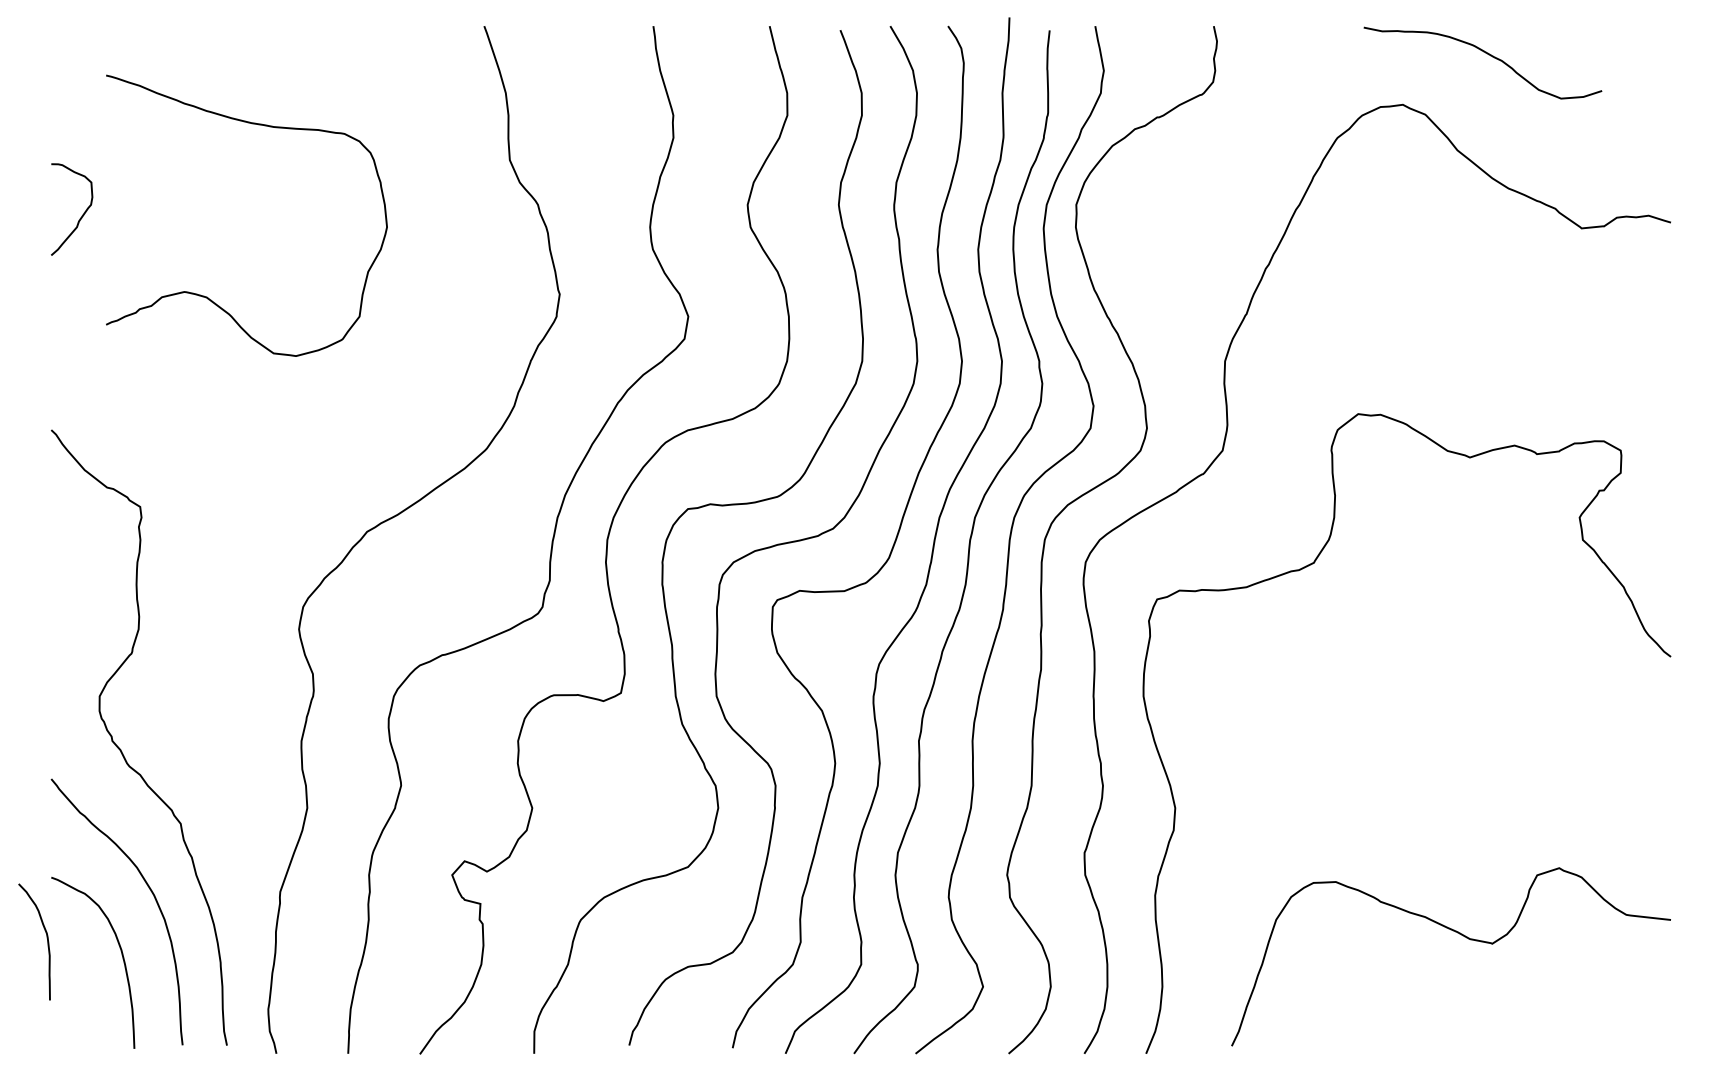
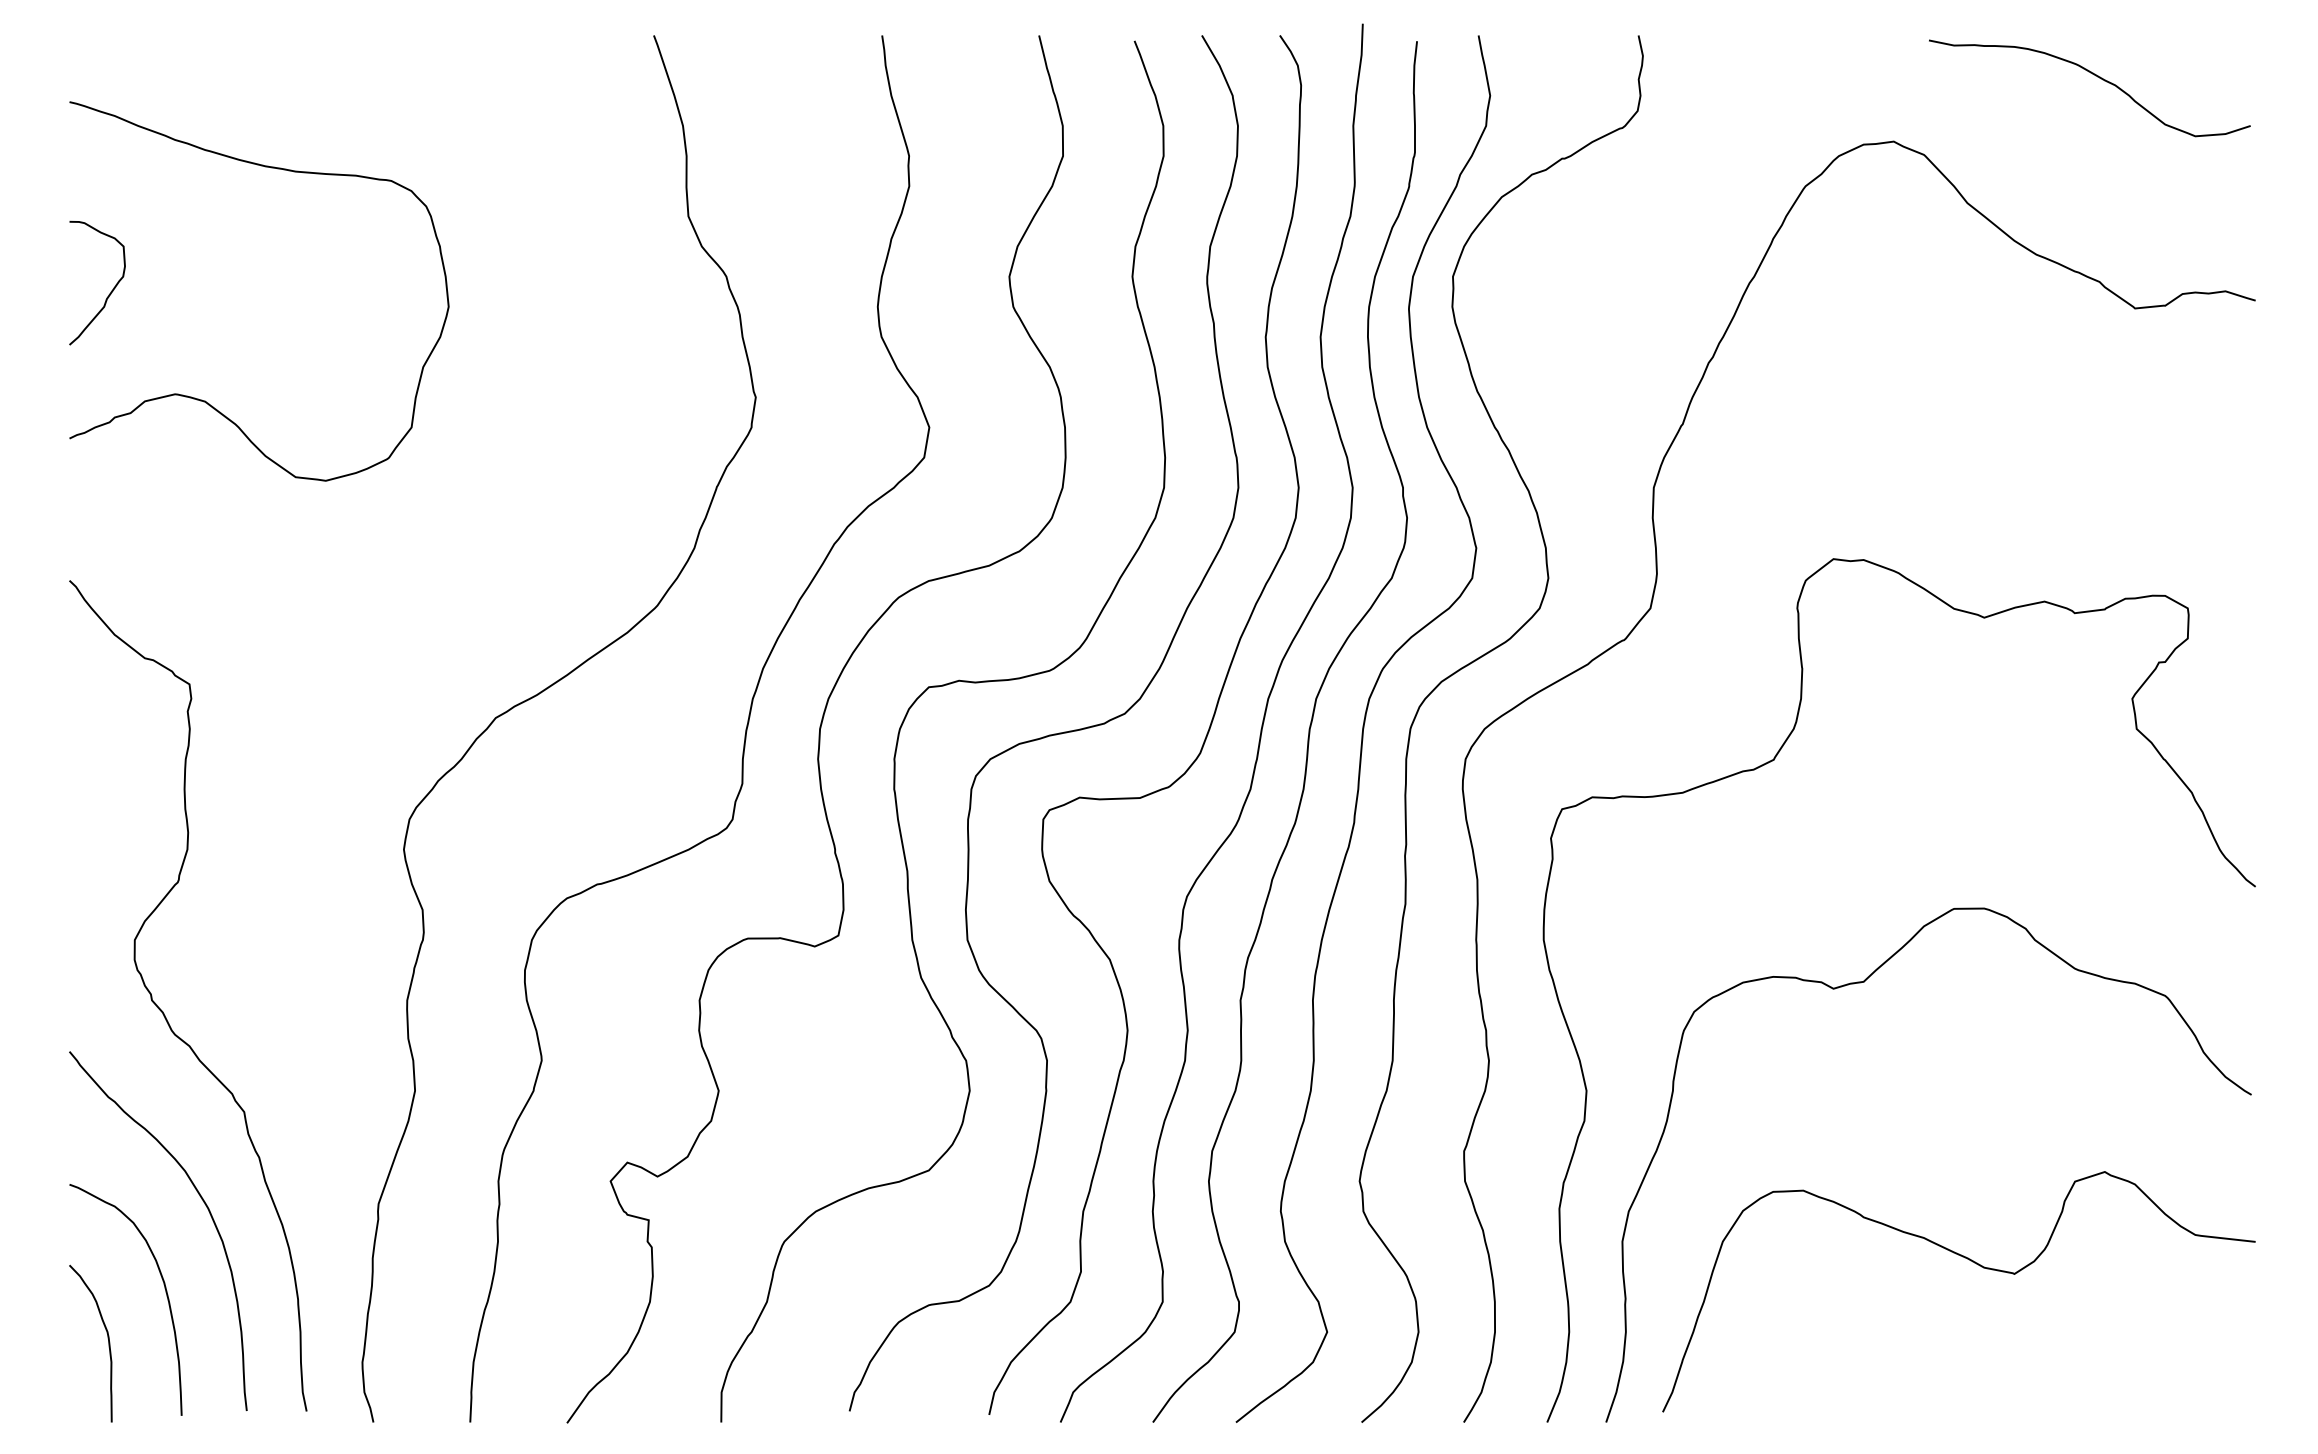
curve: (1487, 54) -> (2095, 76), moved
curve: (206, 296) -> (205, 400), moved
curve: (1381, 727) -> (1864, 982), added
curve: (46, 938) -> (107, 1338), moved

